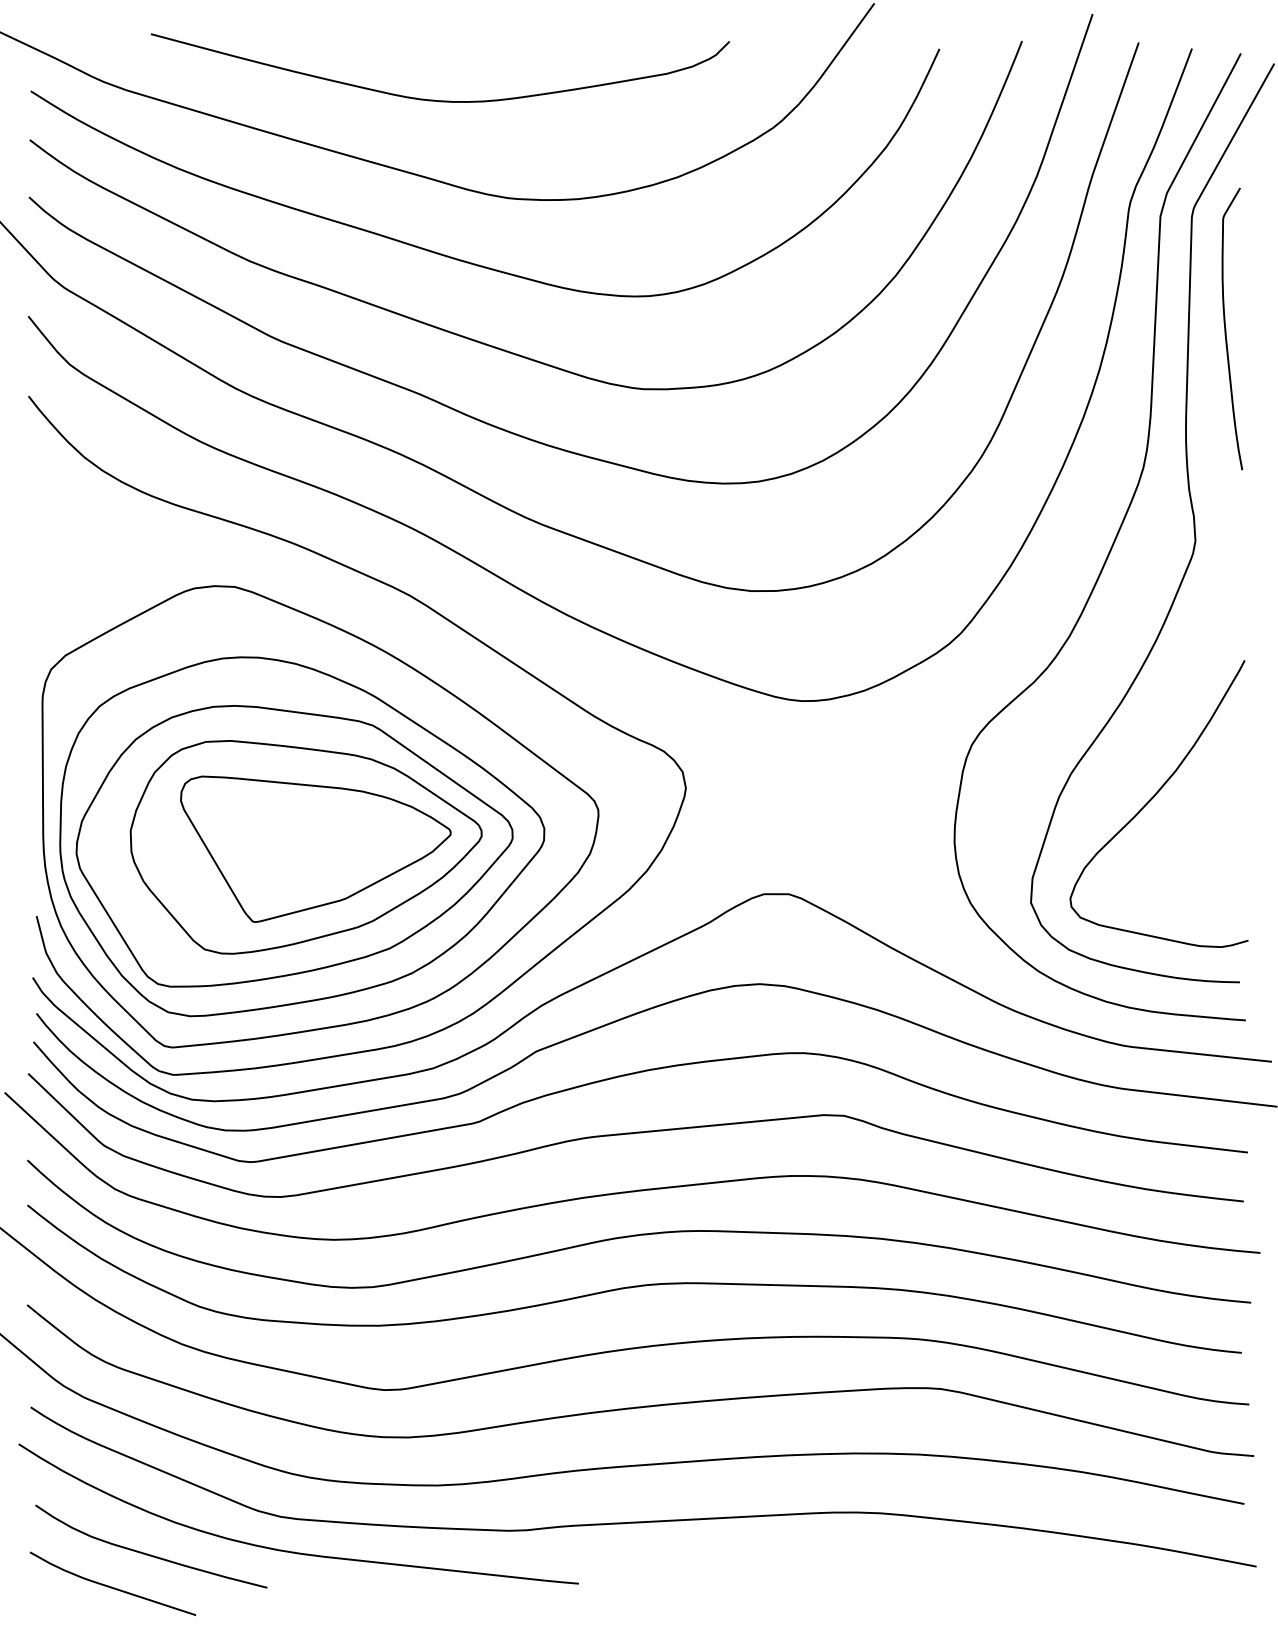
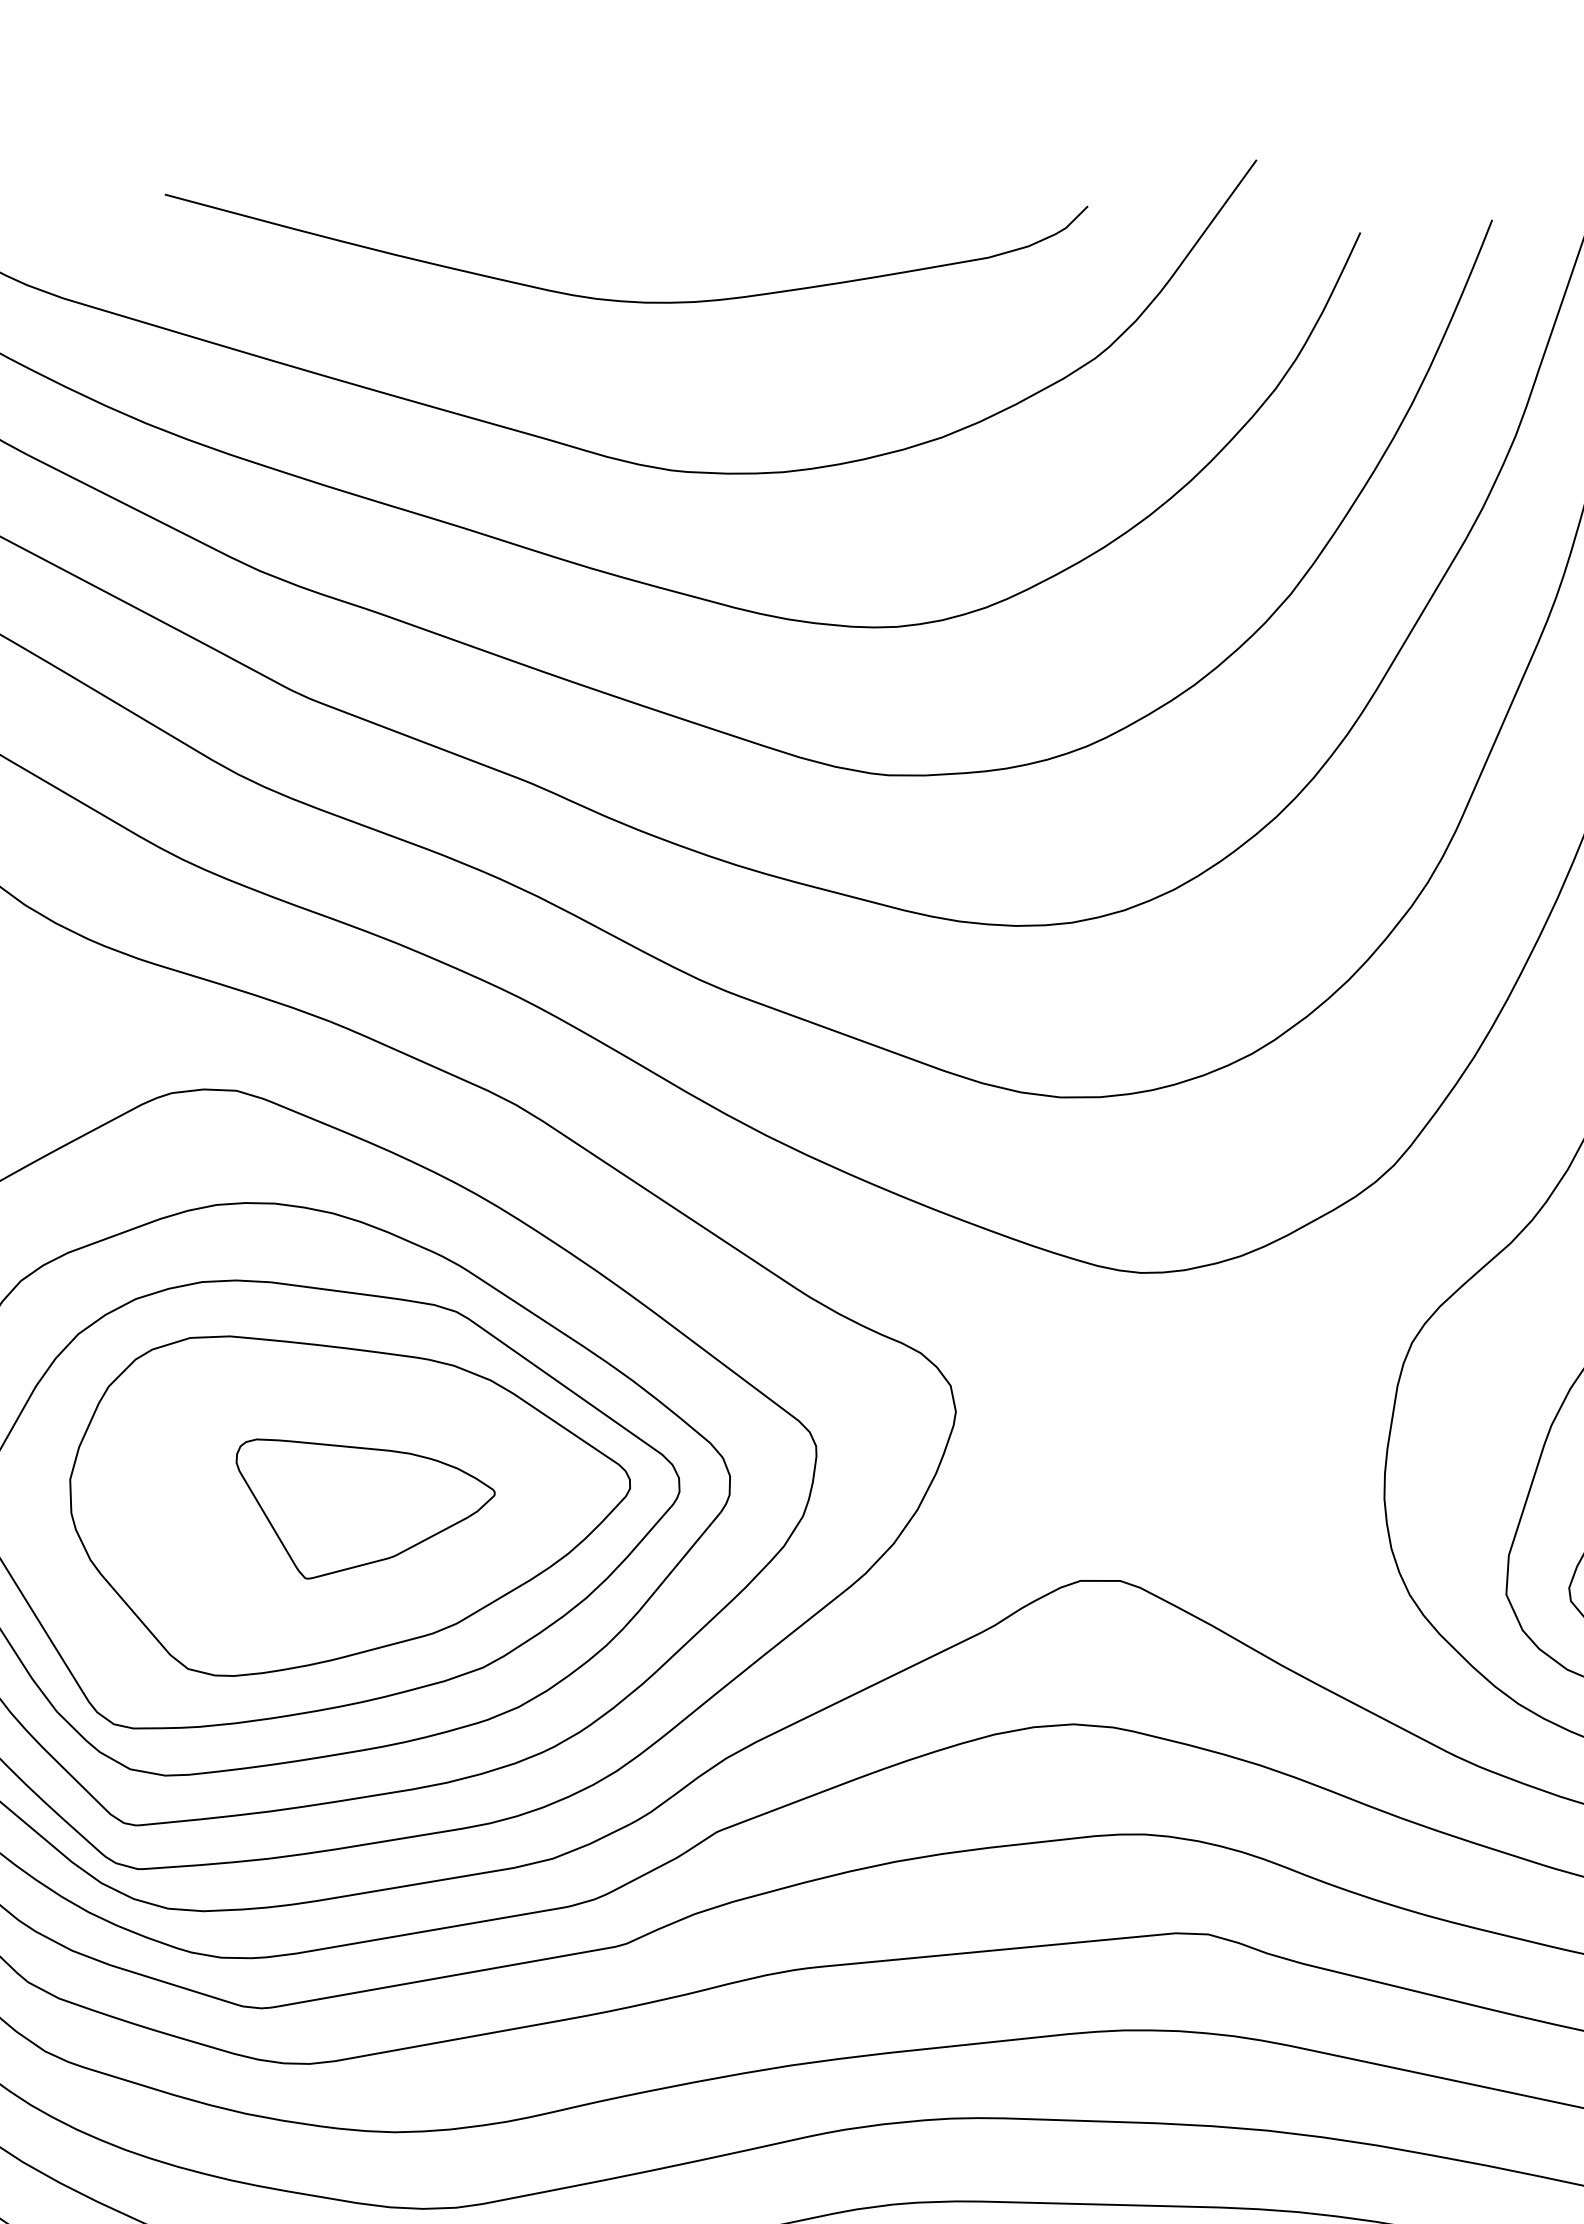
curve: (434, 99) -> (617, 298), moved
part: (315, 848) -> (365, 1507), size x0.6

